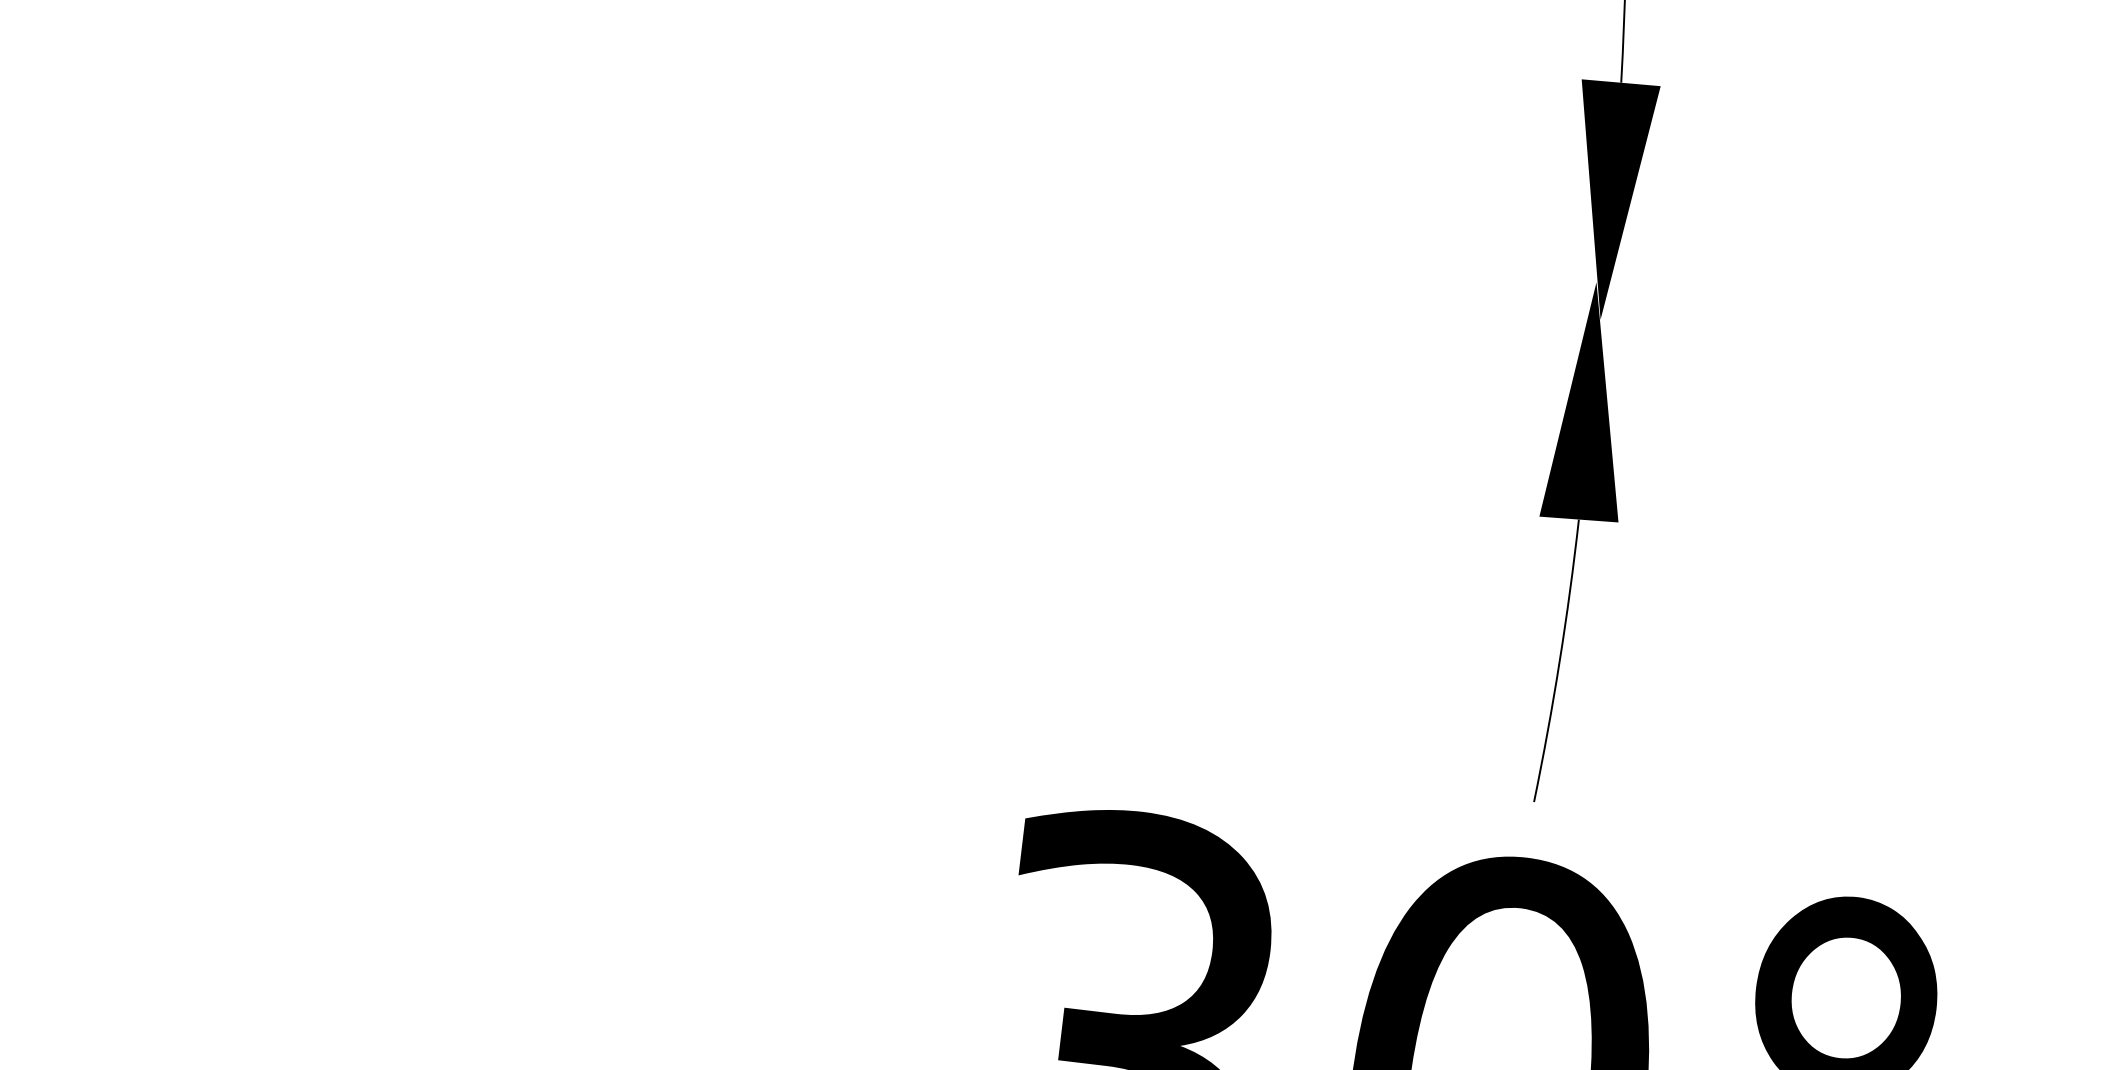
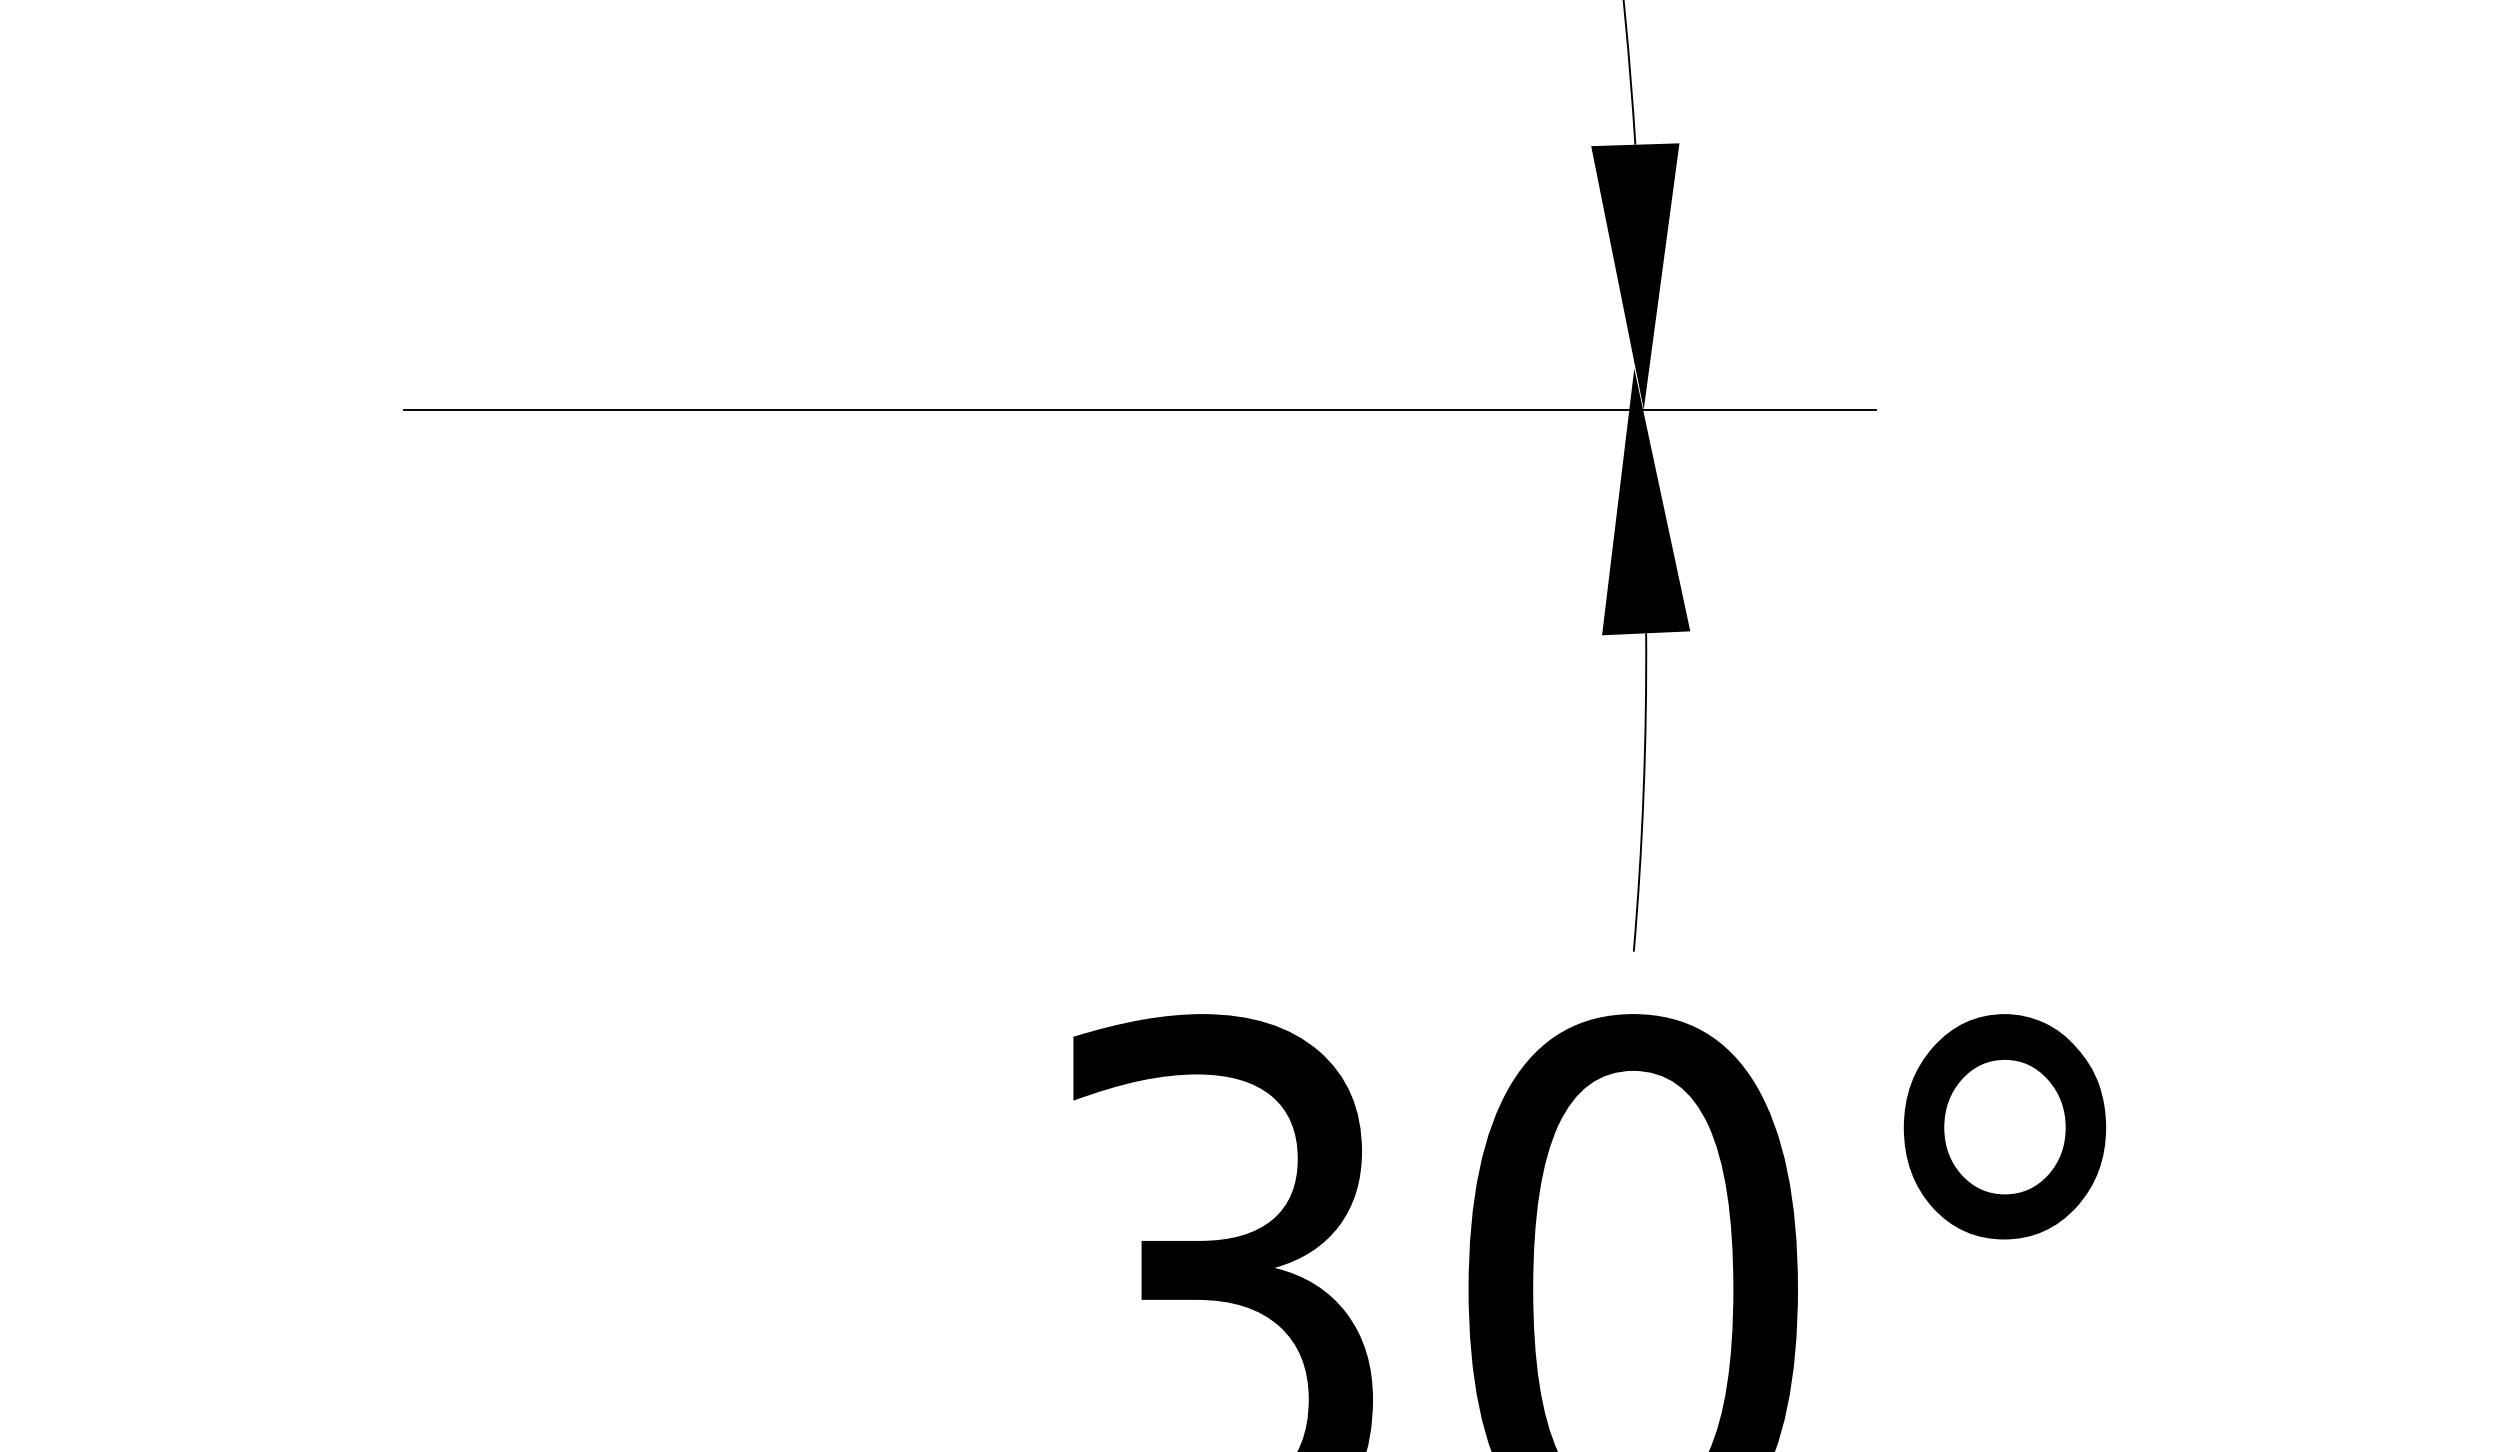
line: (1150, 266) -> (1139, 409), added

